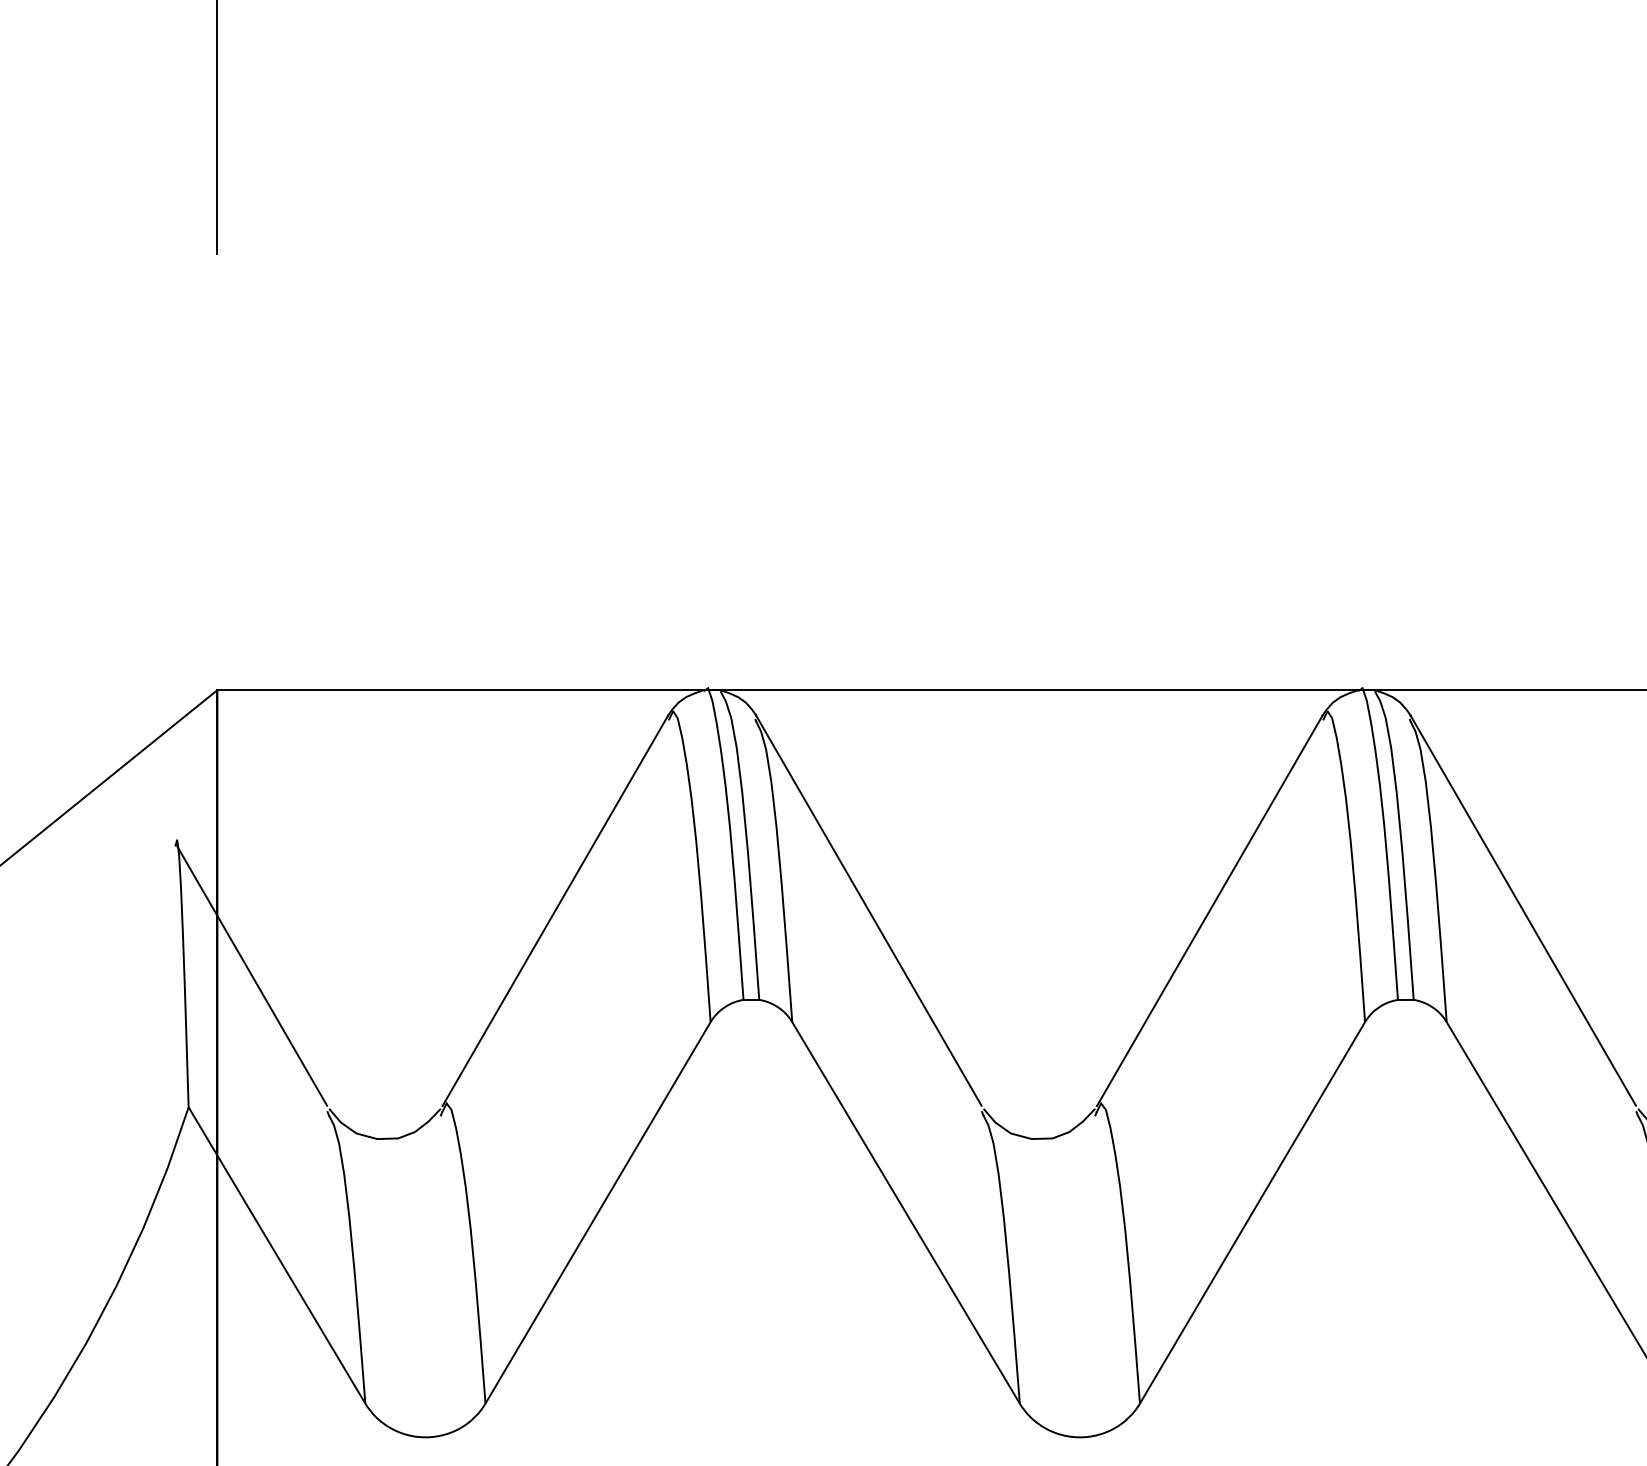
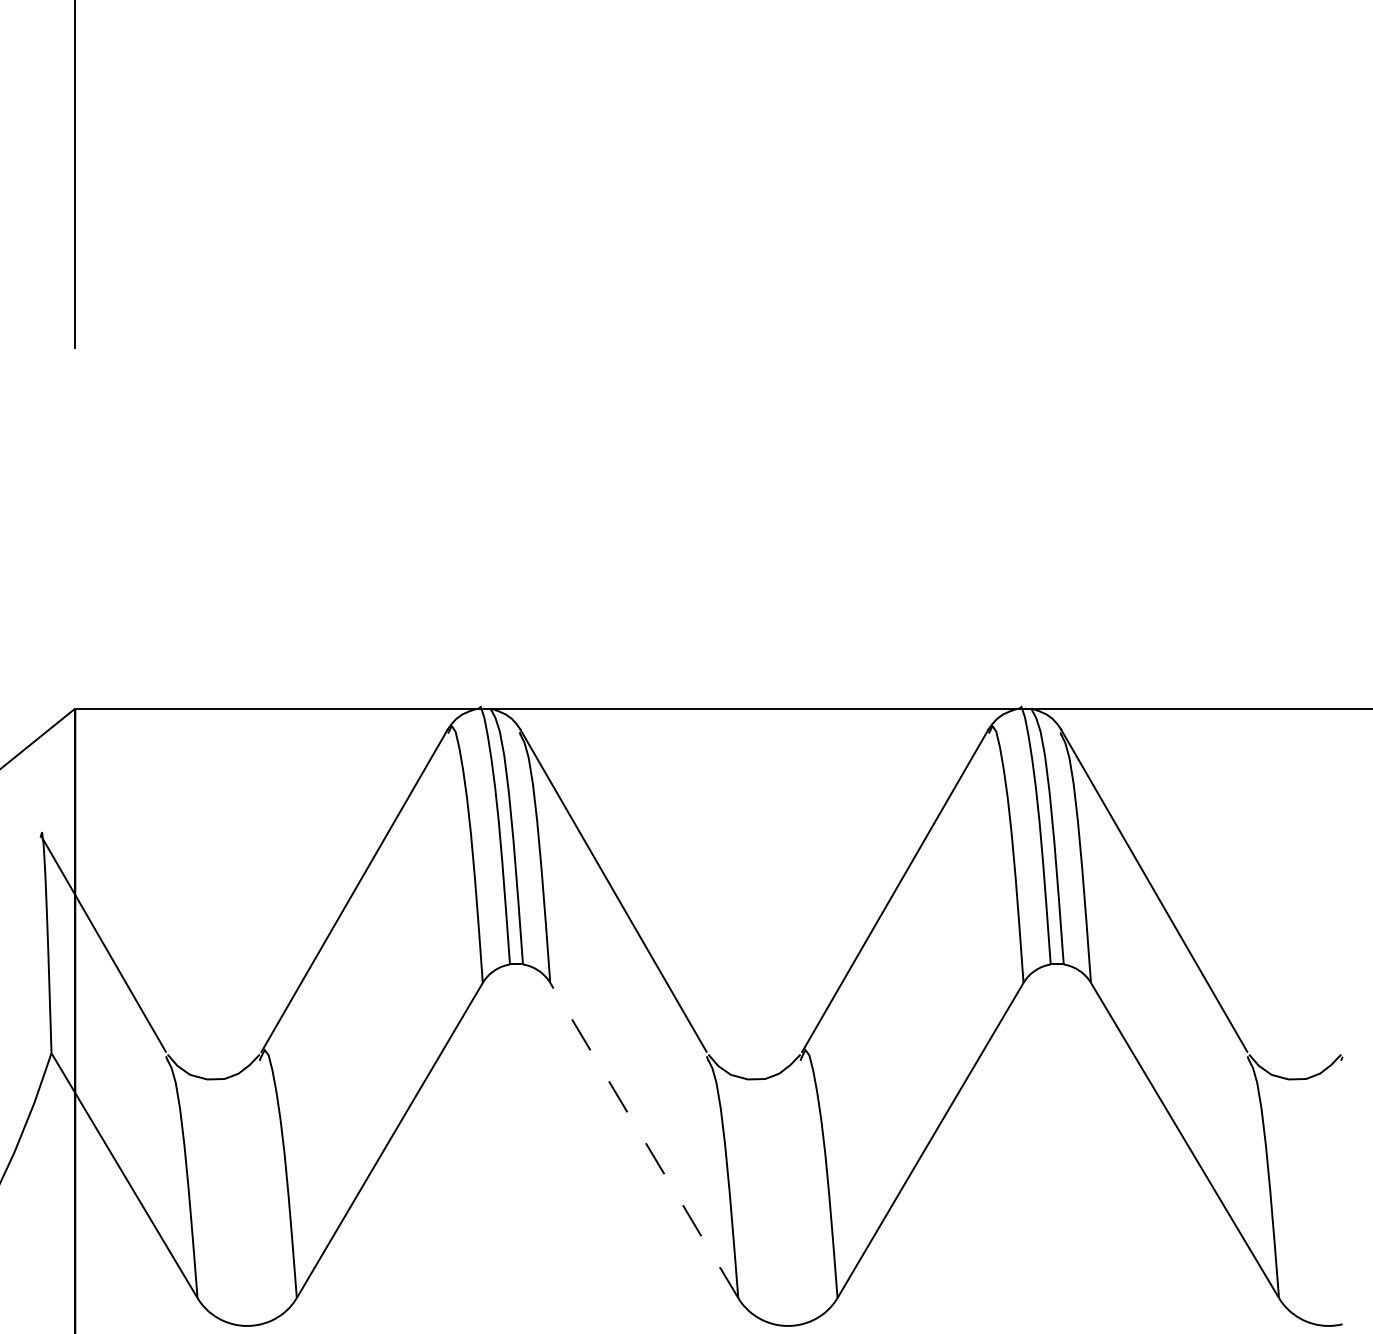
line: (906, 1212) -> (644, 1140), solid -> dashed

